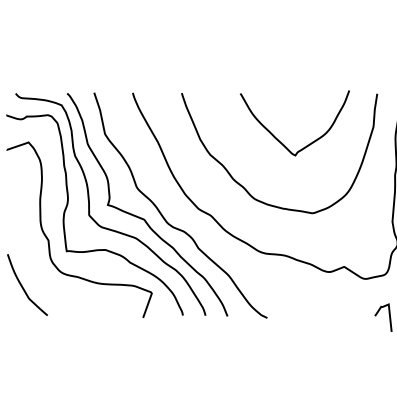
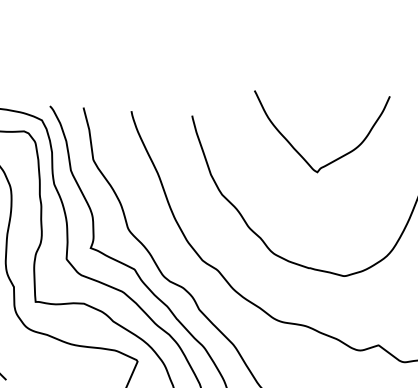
curve: (278, 139) -> (297, 150), moved

